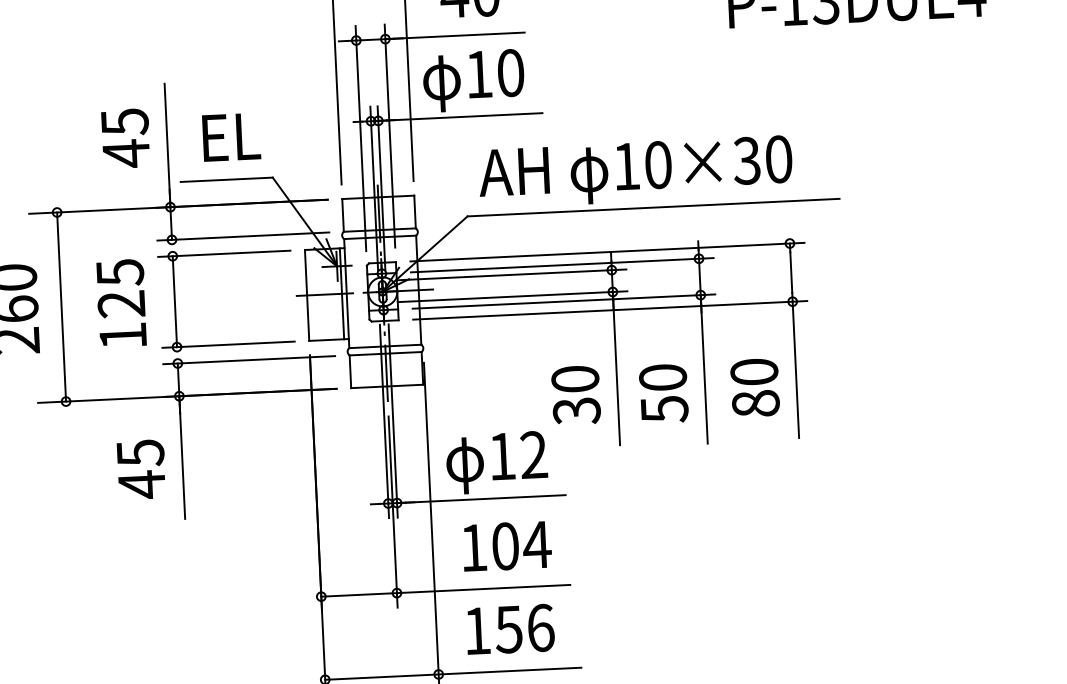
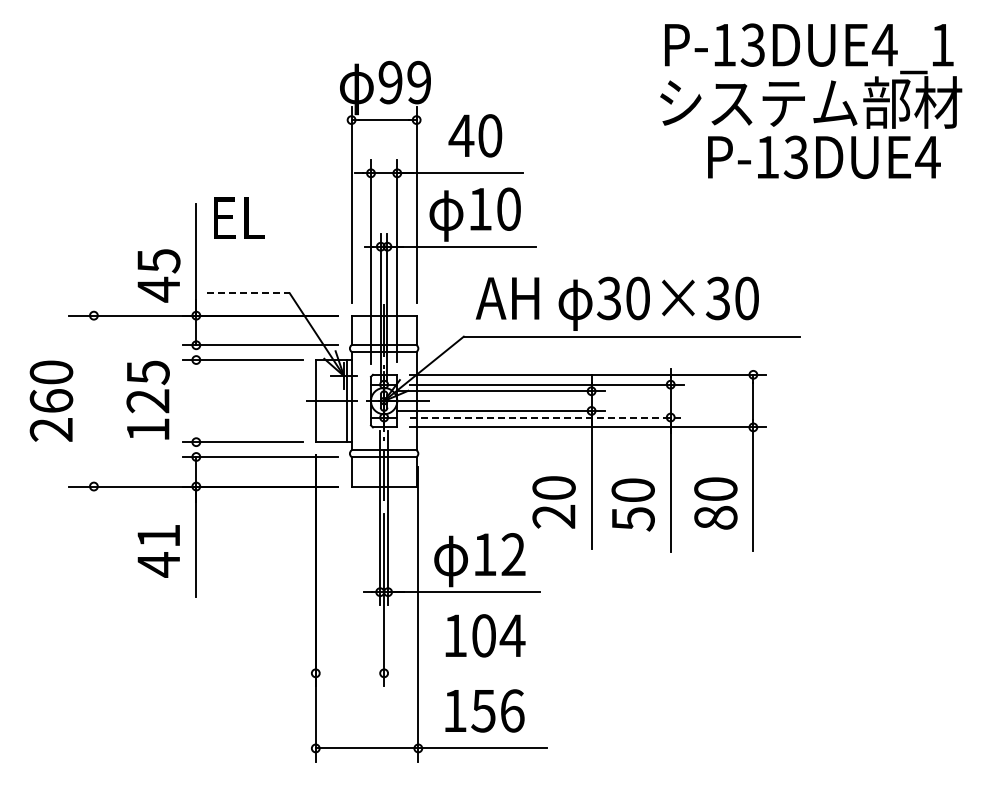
text: (231, 136) -> (239, 217), moved
text: (125, 138) -> (158, 275), moved
text: (625, 166) -> (608, 298), 10×30 -> 30×30
line: (227, 179) -> (248, 293), solid -> dashed
line: (564, 301) -> (547, 417), solid -> dashed
line: (175, 302) -> (196, 401), removed
line: (61, 306) -> (93, 400), removed
text: (576, 411) -> (553, 517), 30 -> 20
text: (140, 453) -> (158, 536), 45 -> 41
line: (444, 591) -> (427, 673), removed

